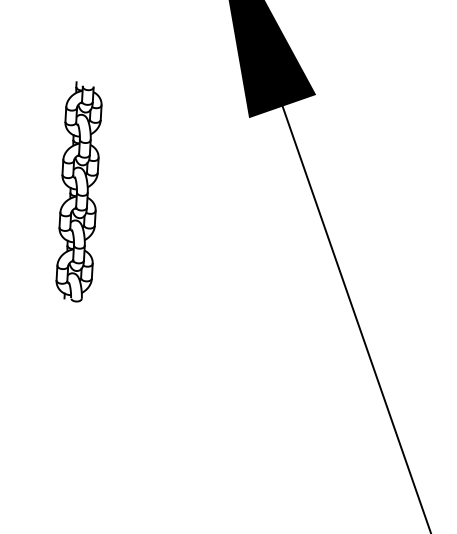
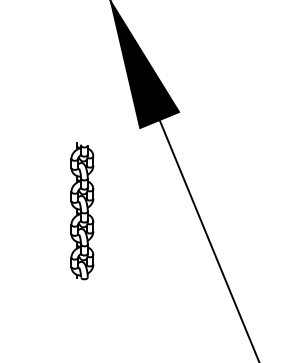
part: (79, 192) -> (82, 211), moved

